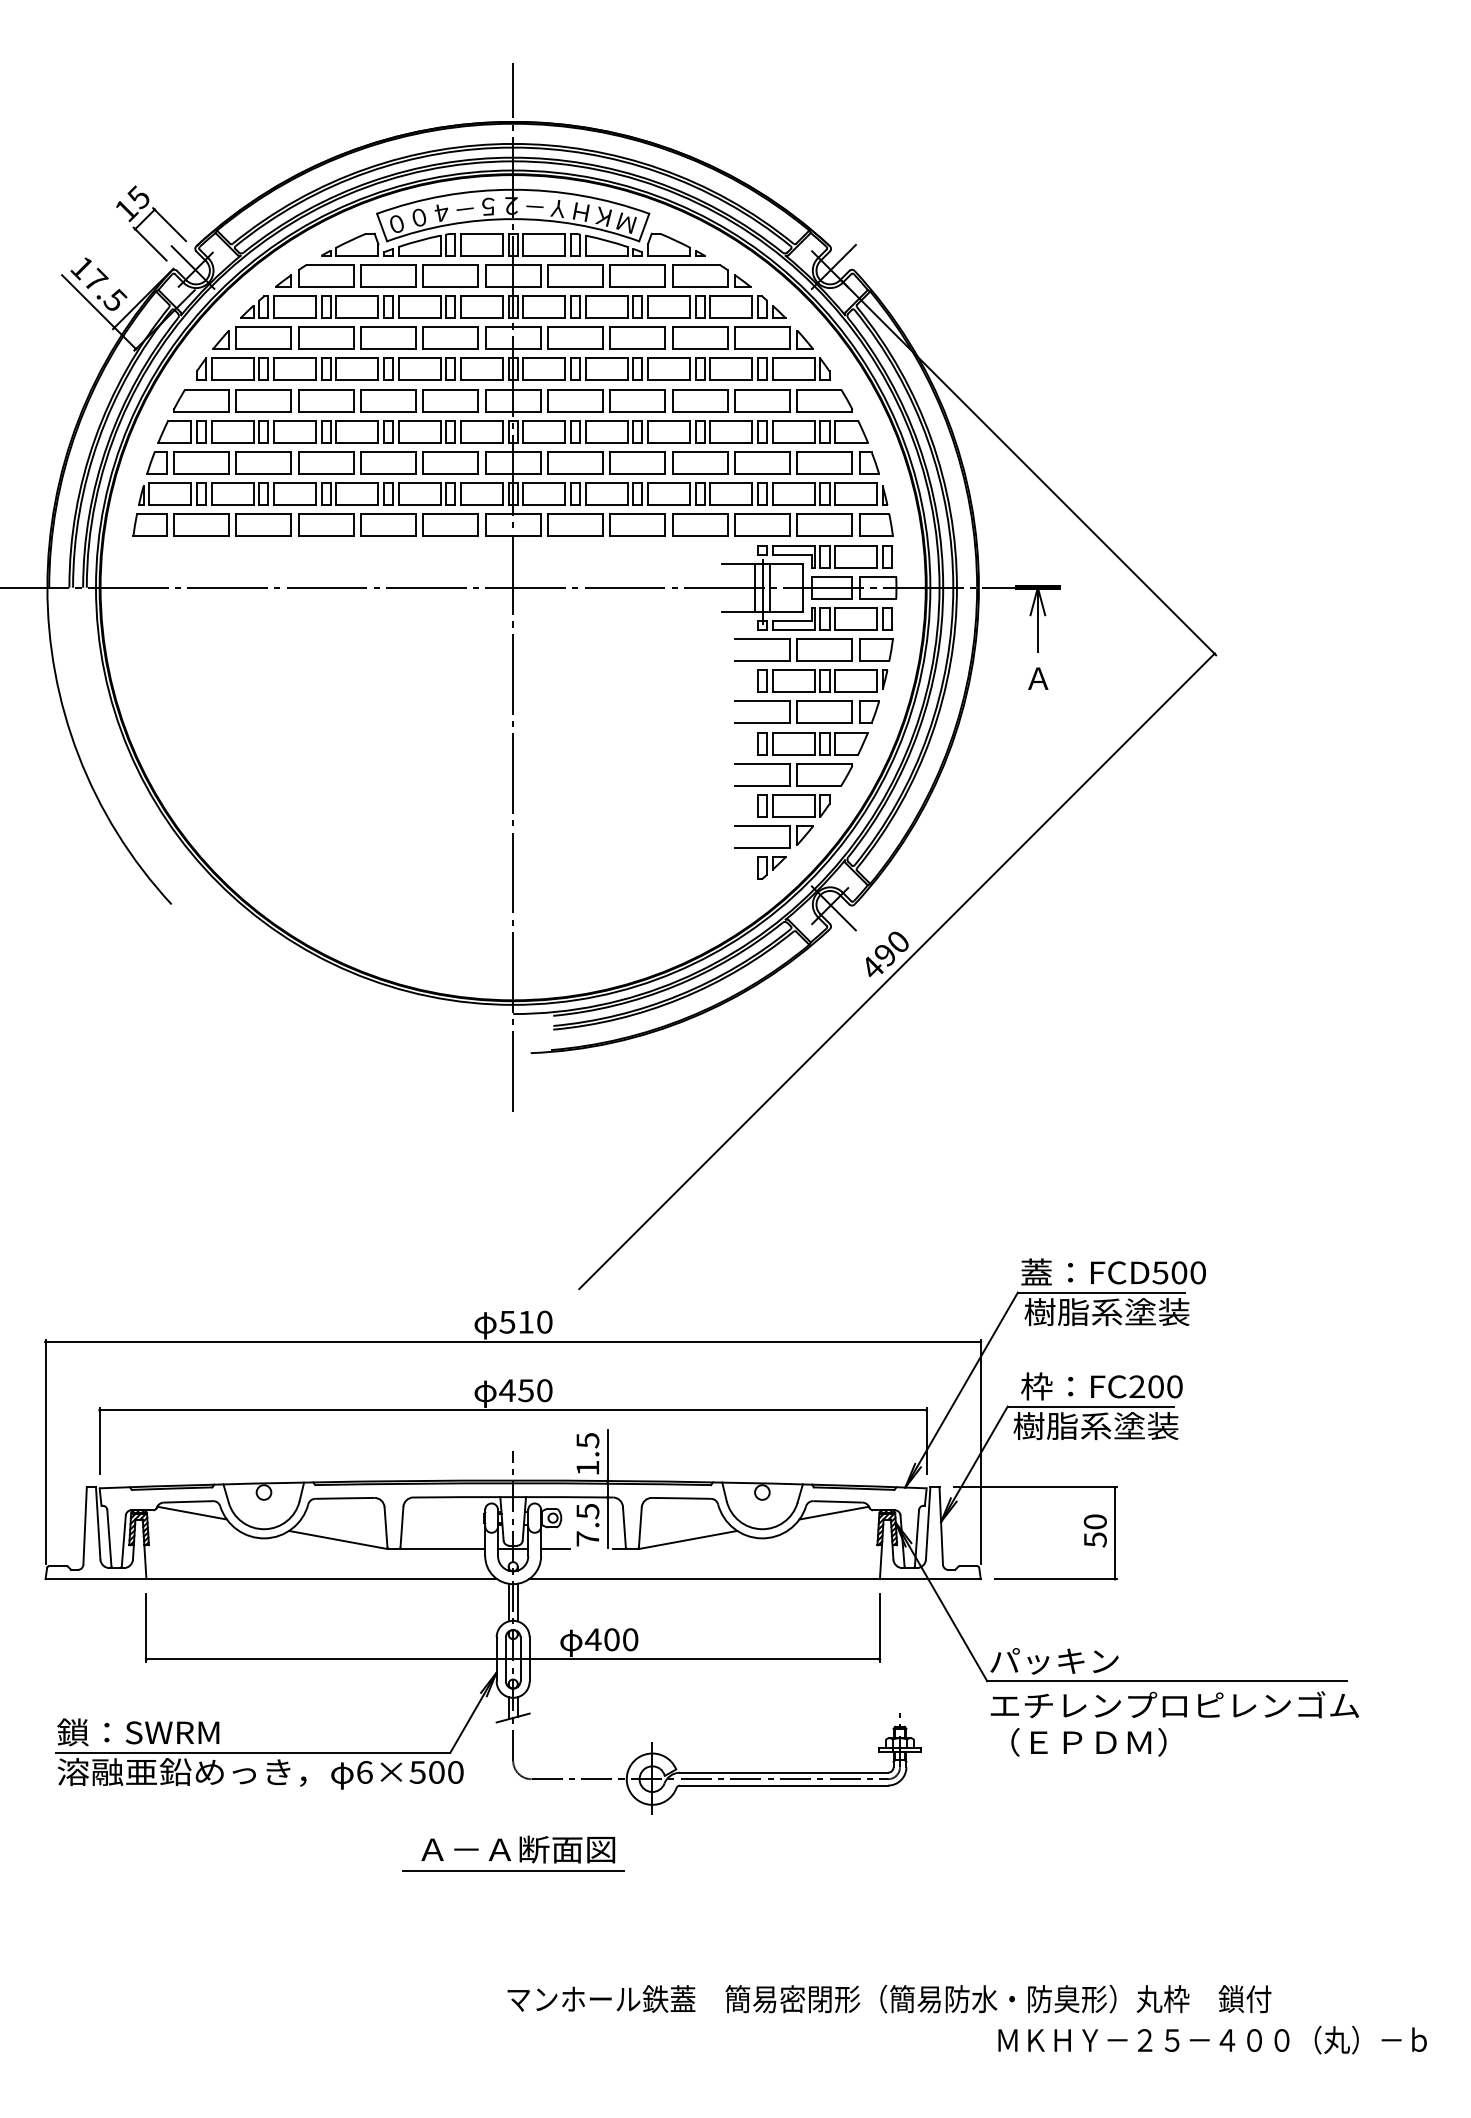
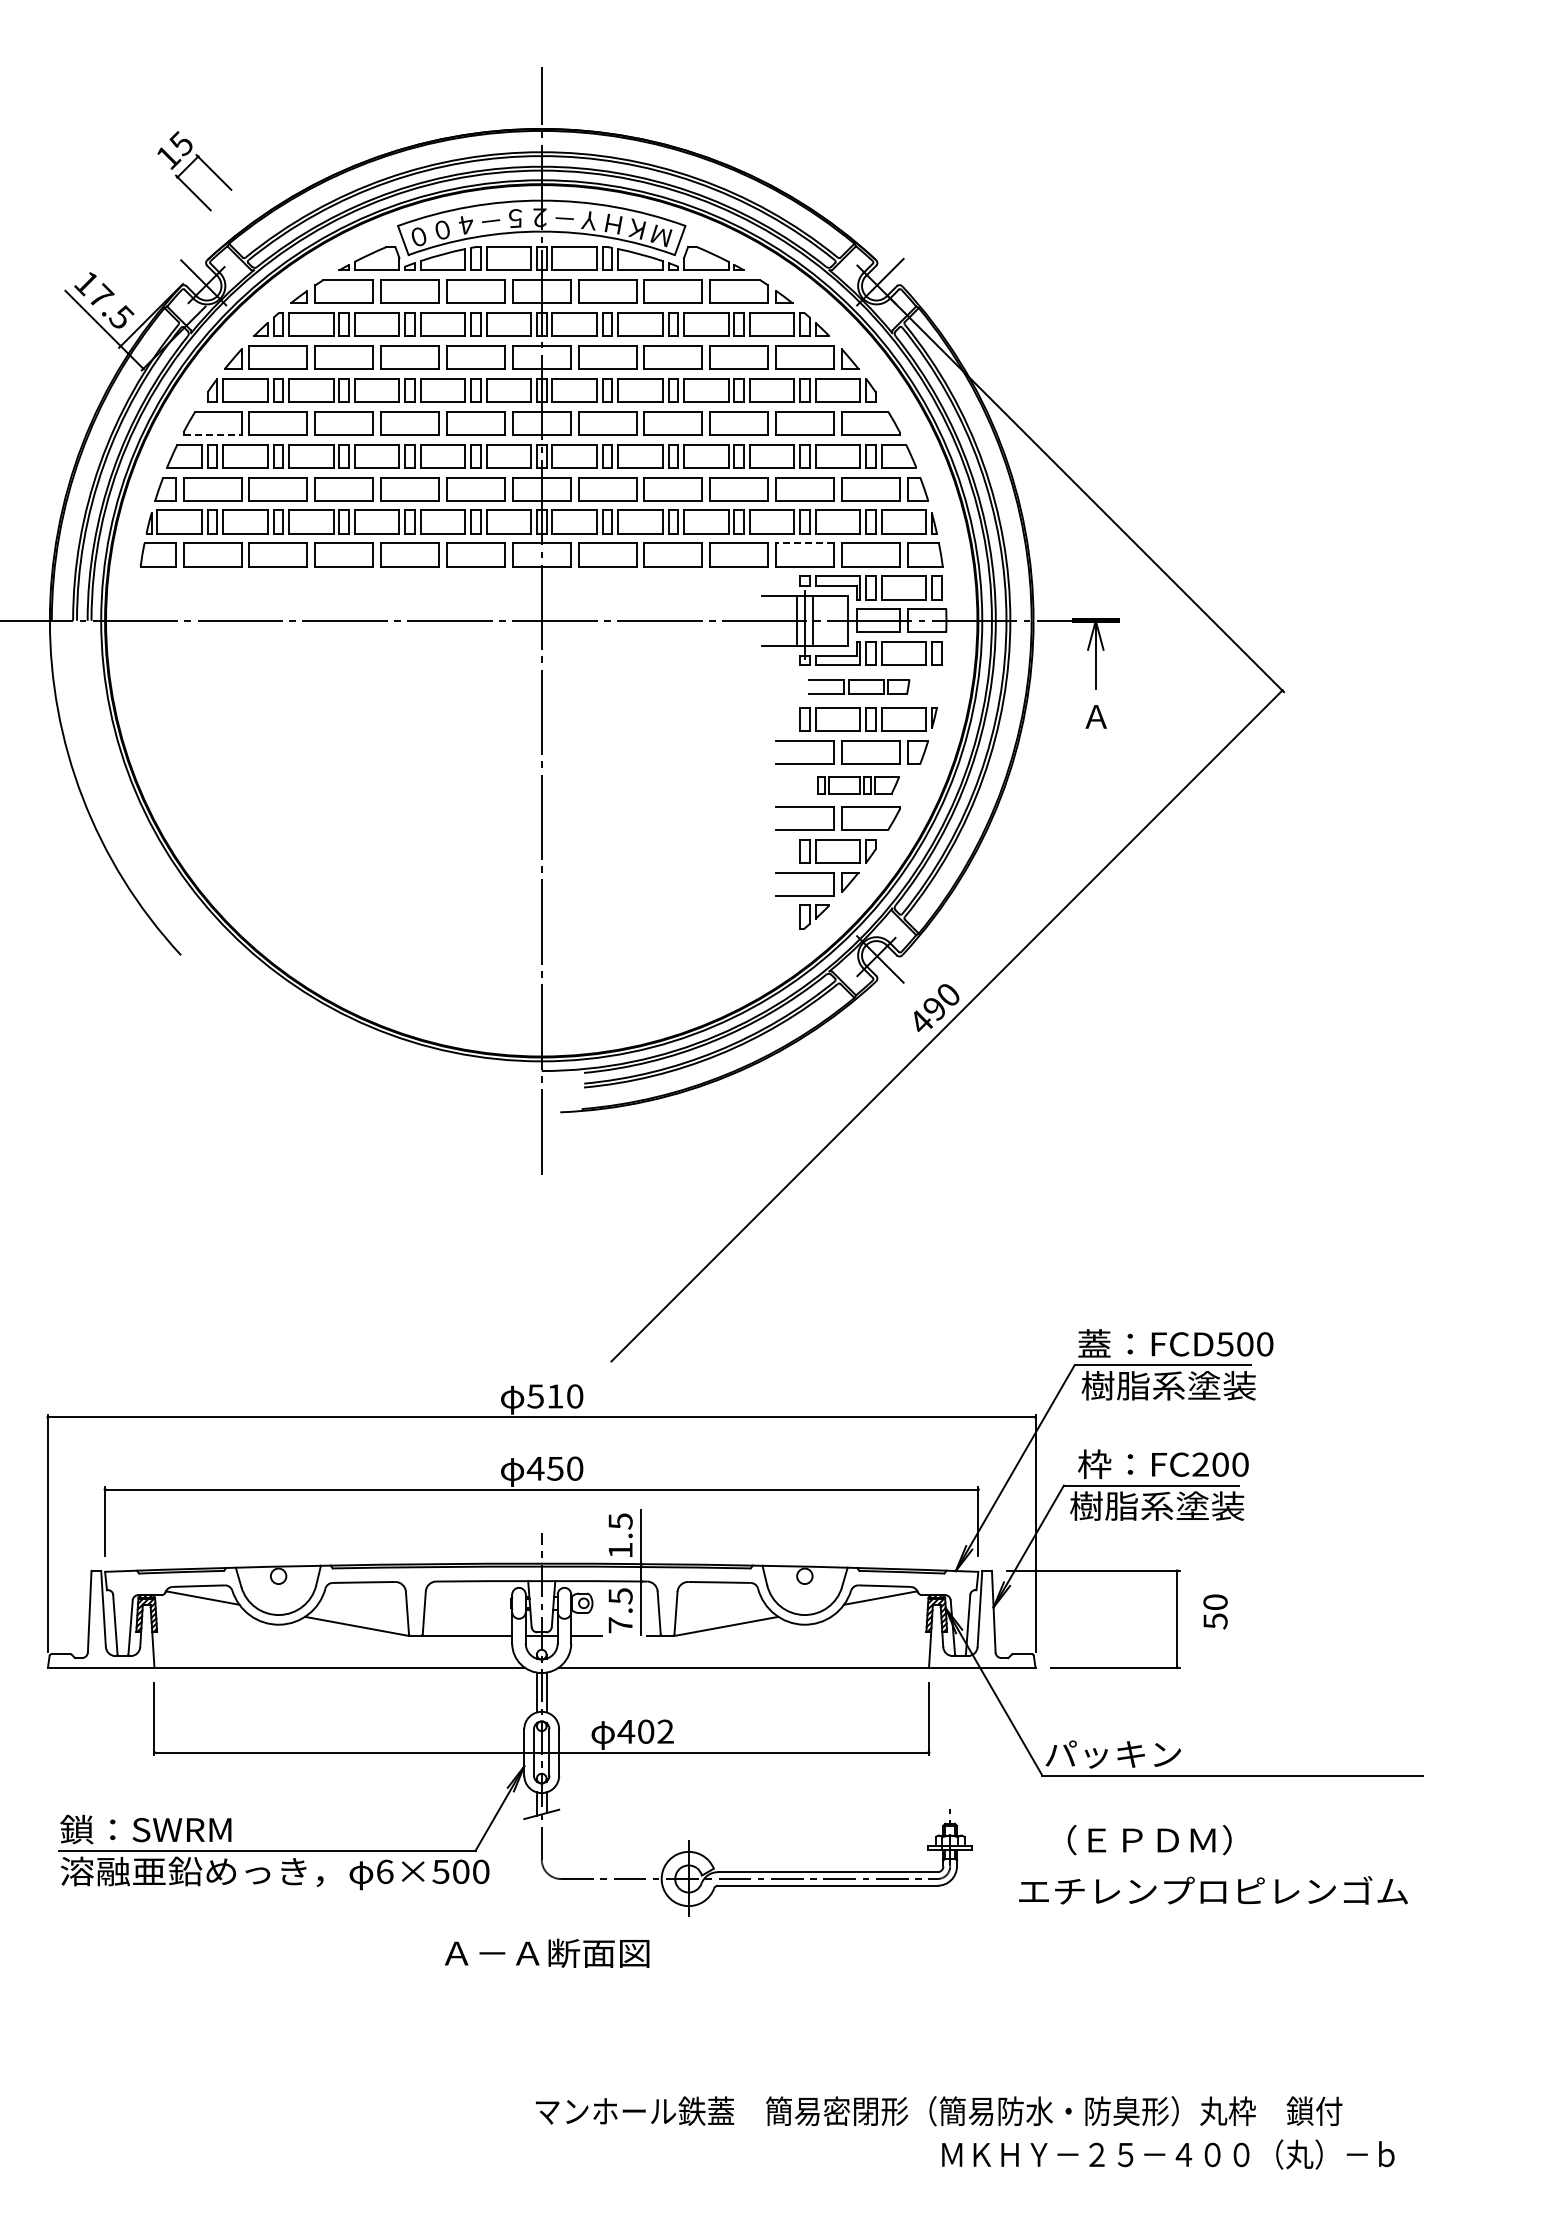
part: (146, 219) -> (189, 166), moved
line: (202, 411) -> (213, 434), solid -> dashed
line: (762, 514) -> (804, 543), solid -> dashed
part: (814, 649) -> (859, 686), size x0.6
part: (813, 743) -> (858, 785), size x0.7
text: (1095, 1530) -> (1215, 1611), moved
text: (630, 1639) -> (665, 1731), 400 -> 402
text: (1174, 1704) -> (1213, 1890), moved
line: (512, 1870) -> (541, 1975), removed
text: (1212, 2040) -> (1168, 2154), moved

